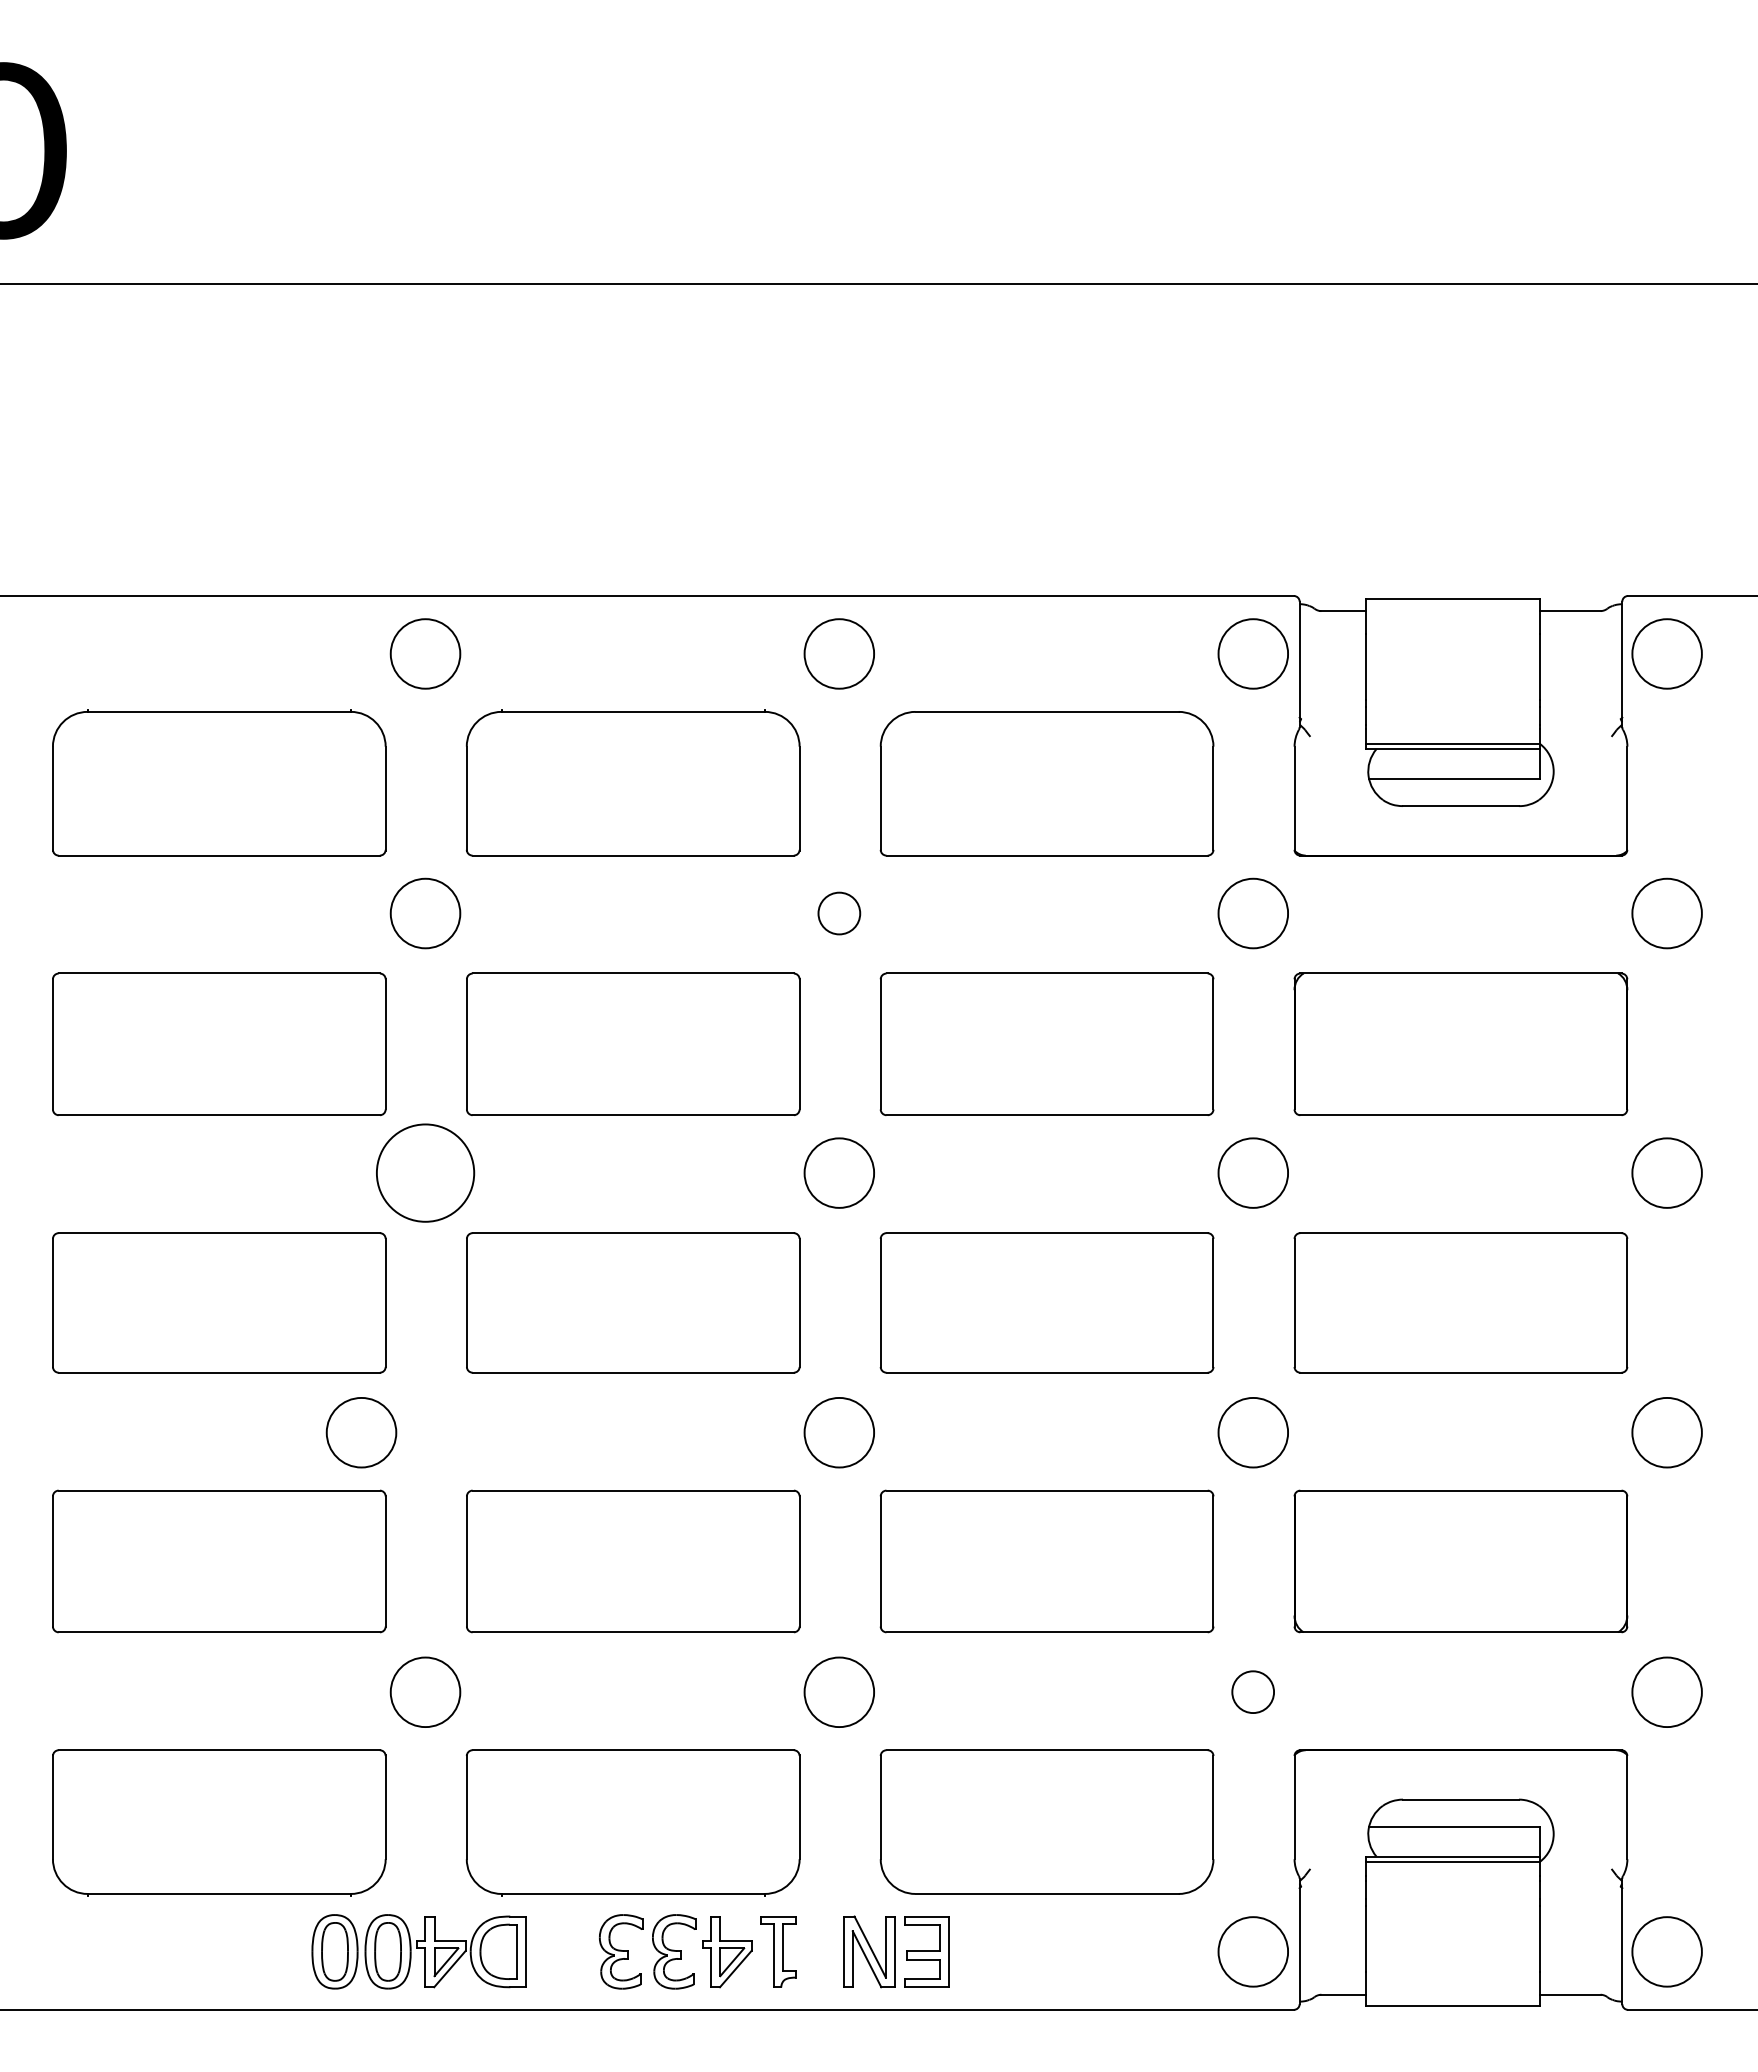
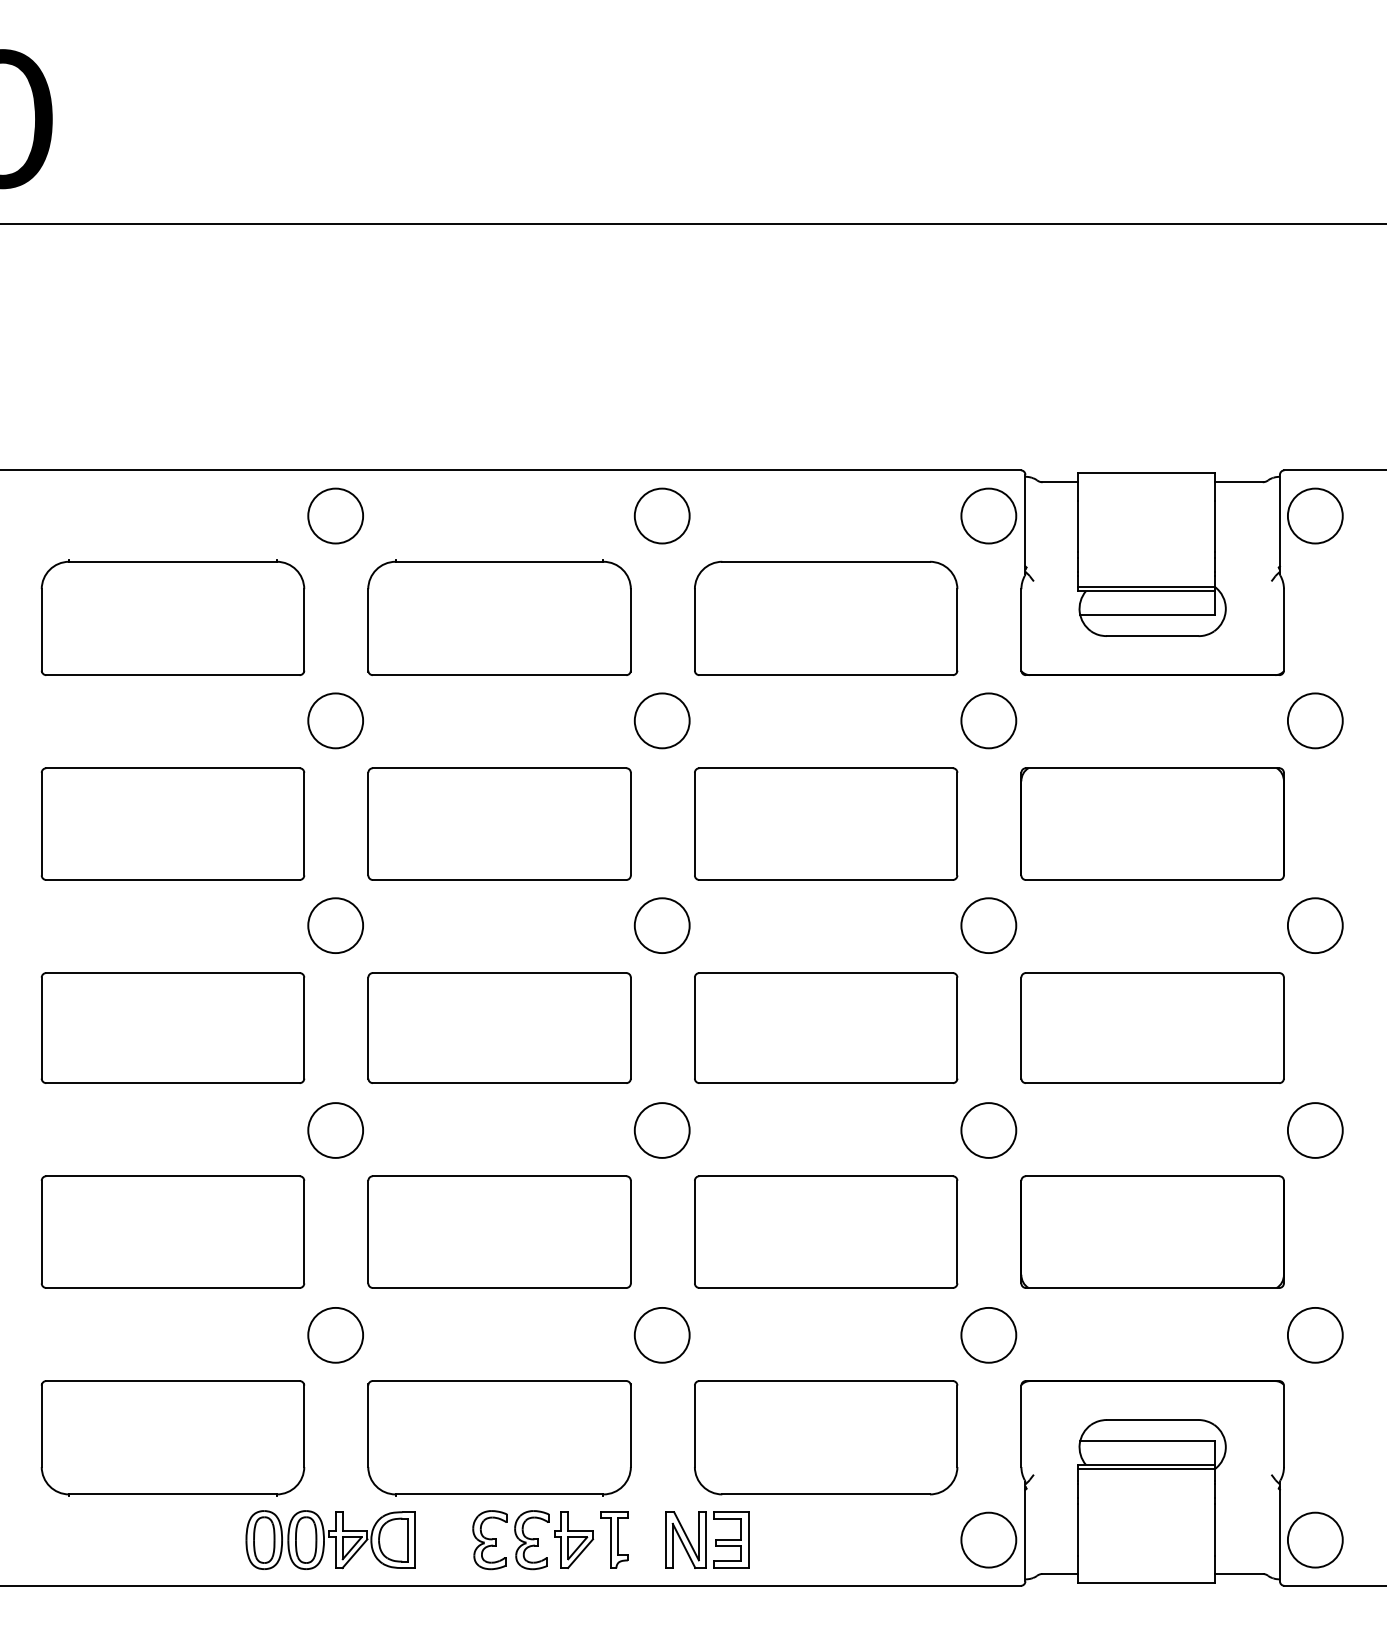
circle: (839, 913) -> (662, 720), size x1.67
circle: (425, 1172) -> (335, 925), size x0.71
circle: (361, 1432) -> (335, 1130), moved
circle: (1252, 1691) -> (988, 1334), size x1.67

